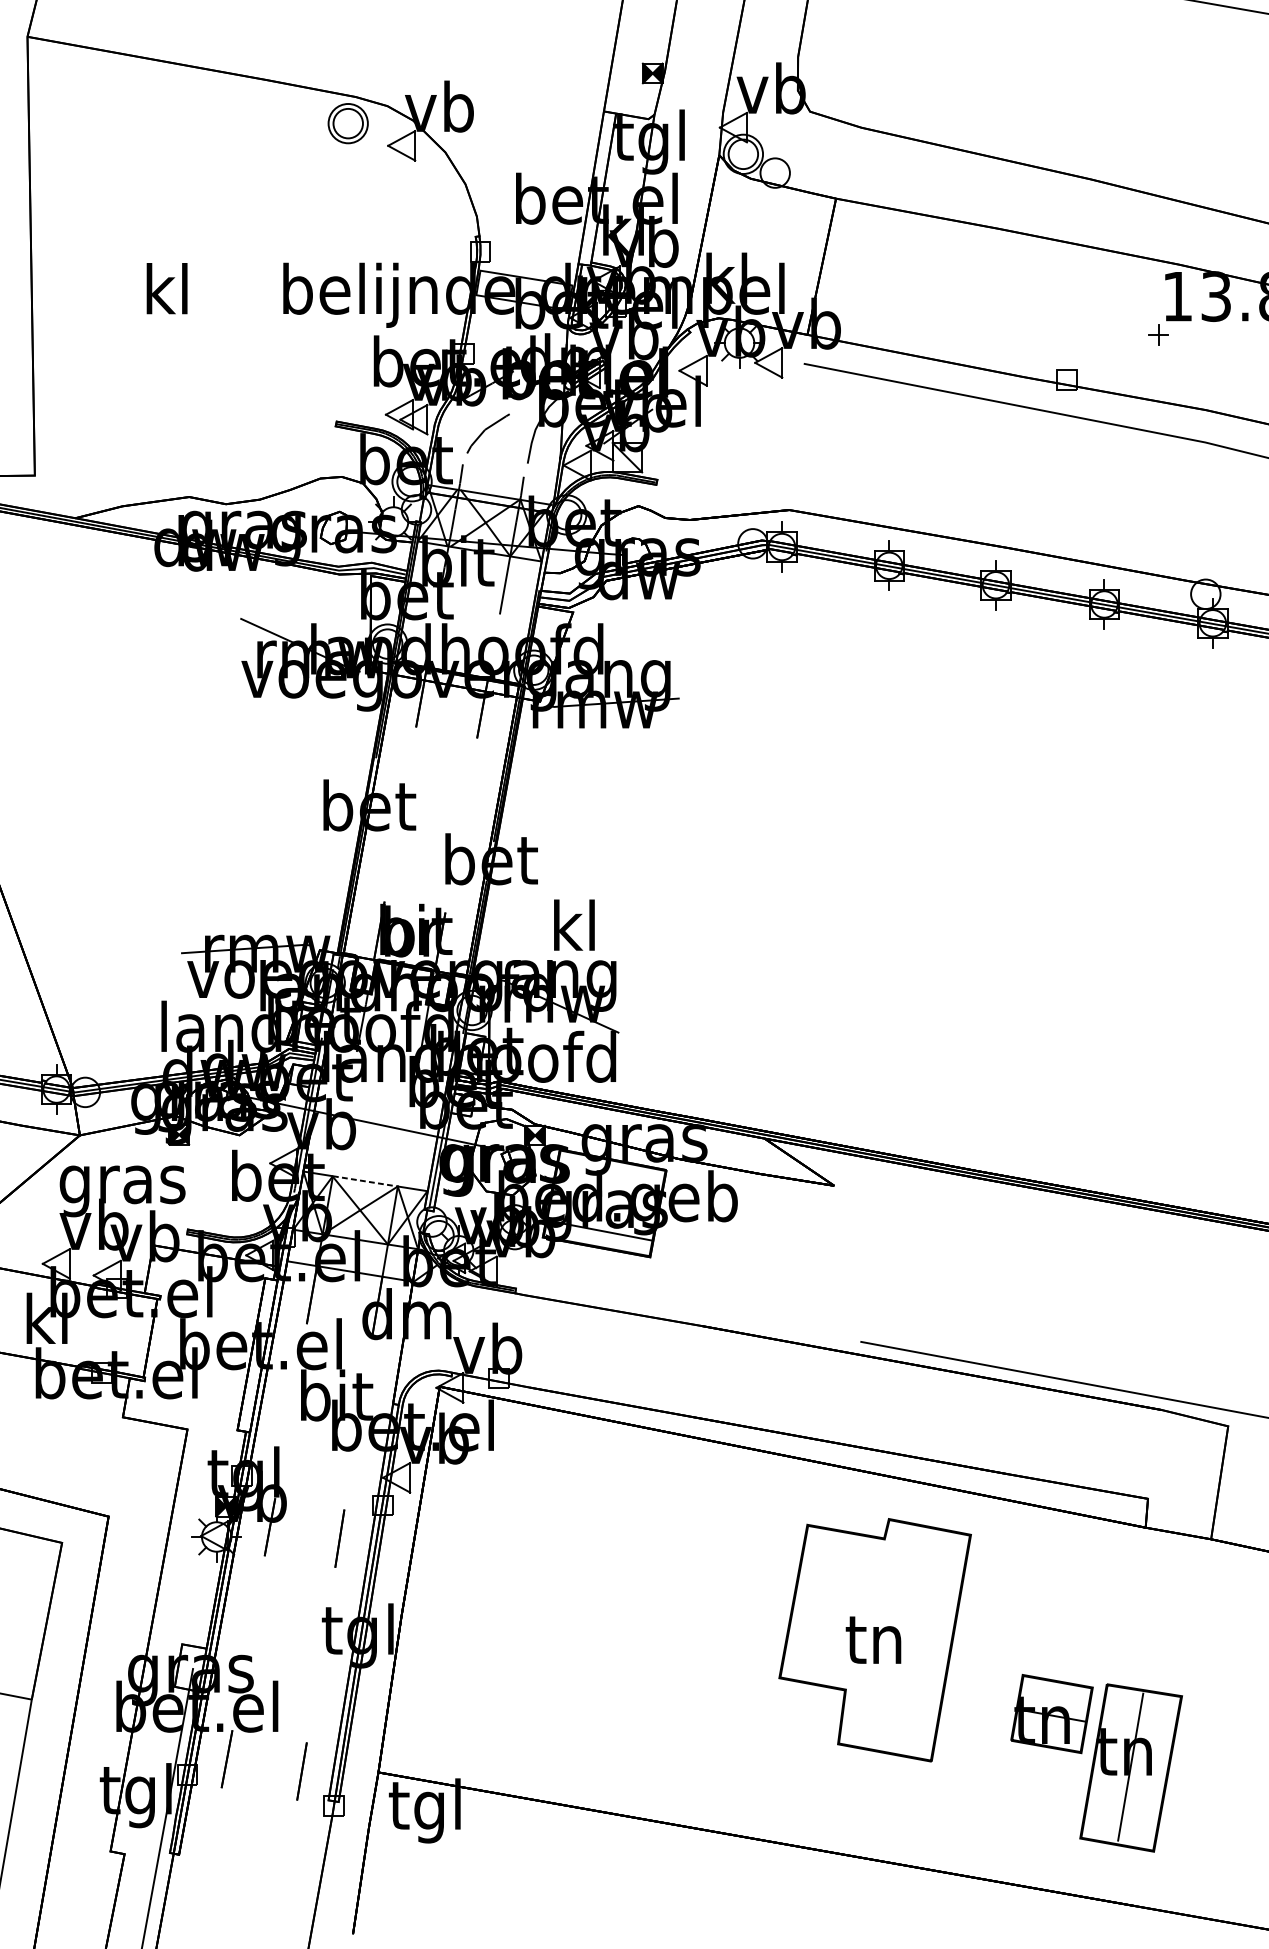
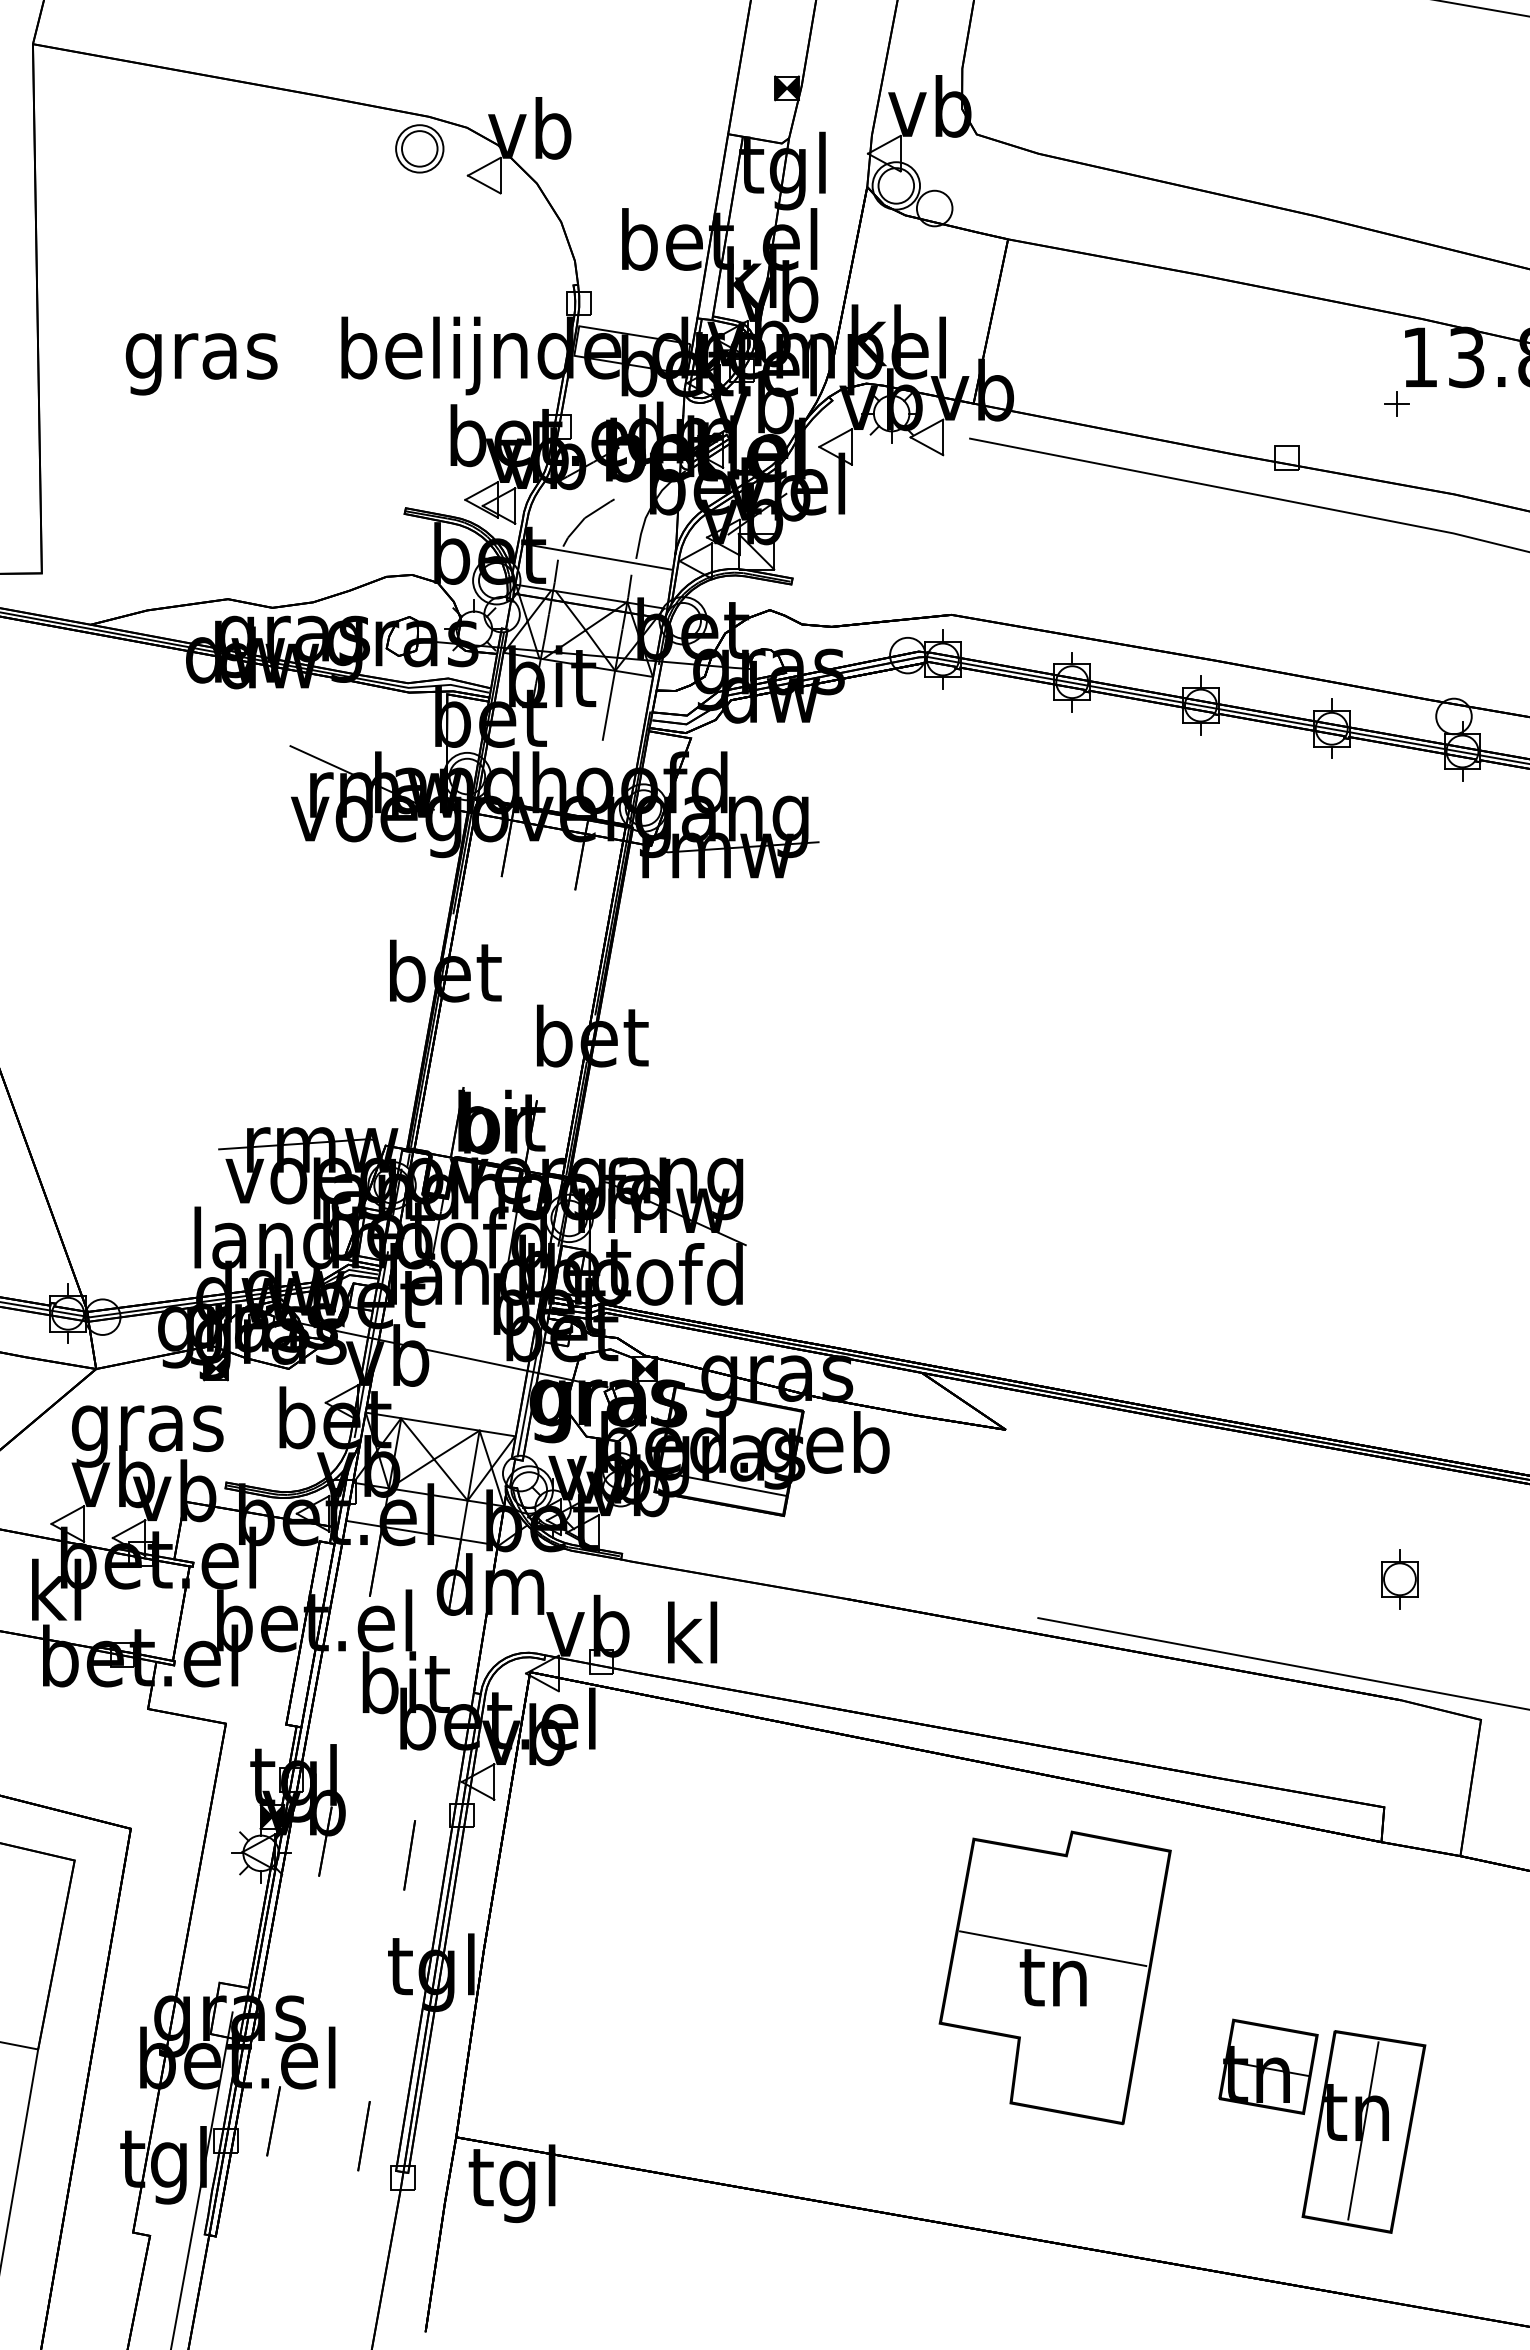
text: (167, 295) -> (201, 356), kl -> gras
line: (495, 461) -> (597, 556), added
text: (574, 925) -> (692, 1632), moved
line: (365, 1181) -> (440, 1424), dashed -> solid
part: (1160, 1309) -> (1399, 1579), added
line: (873, 1615) -> (1053, 1948), added

